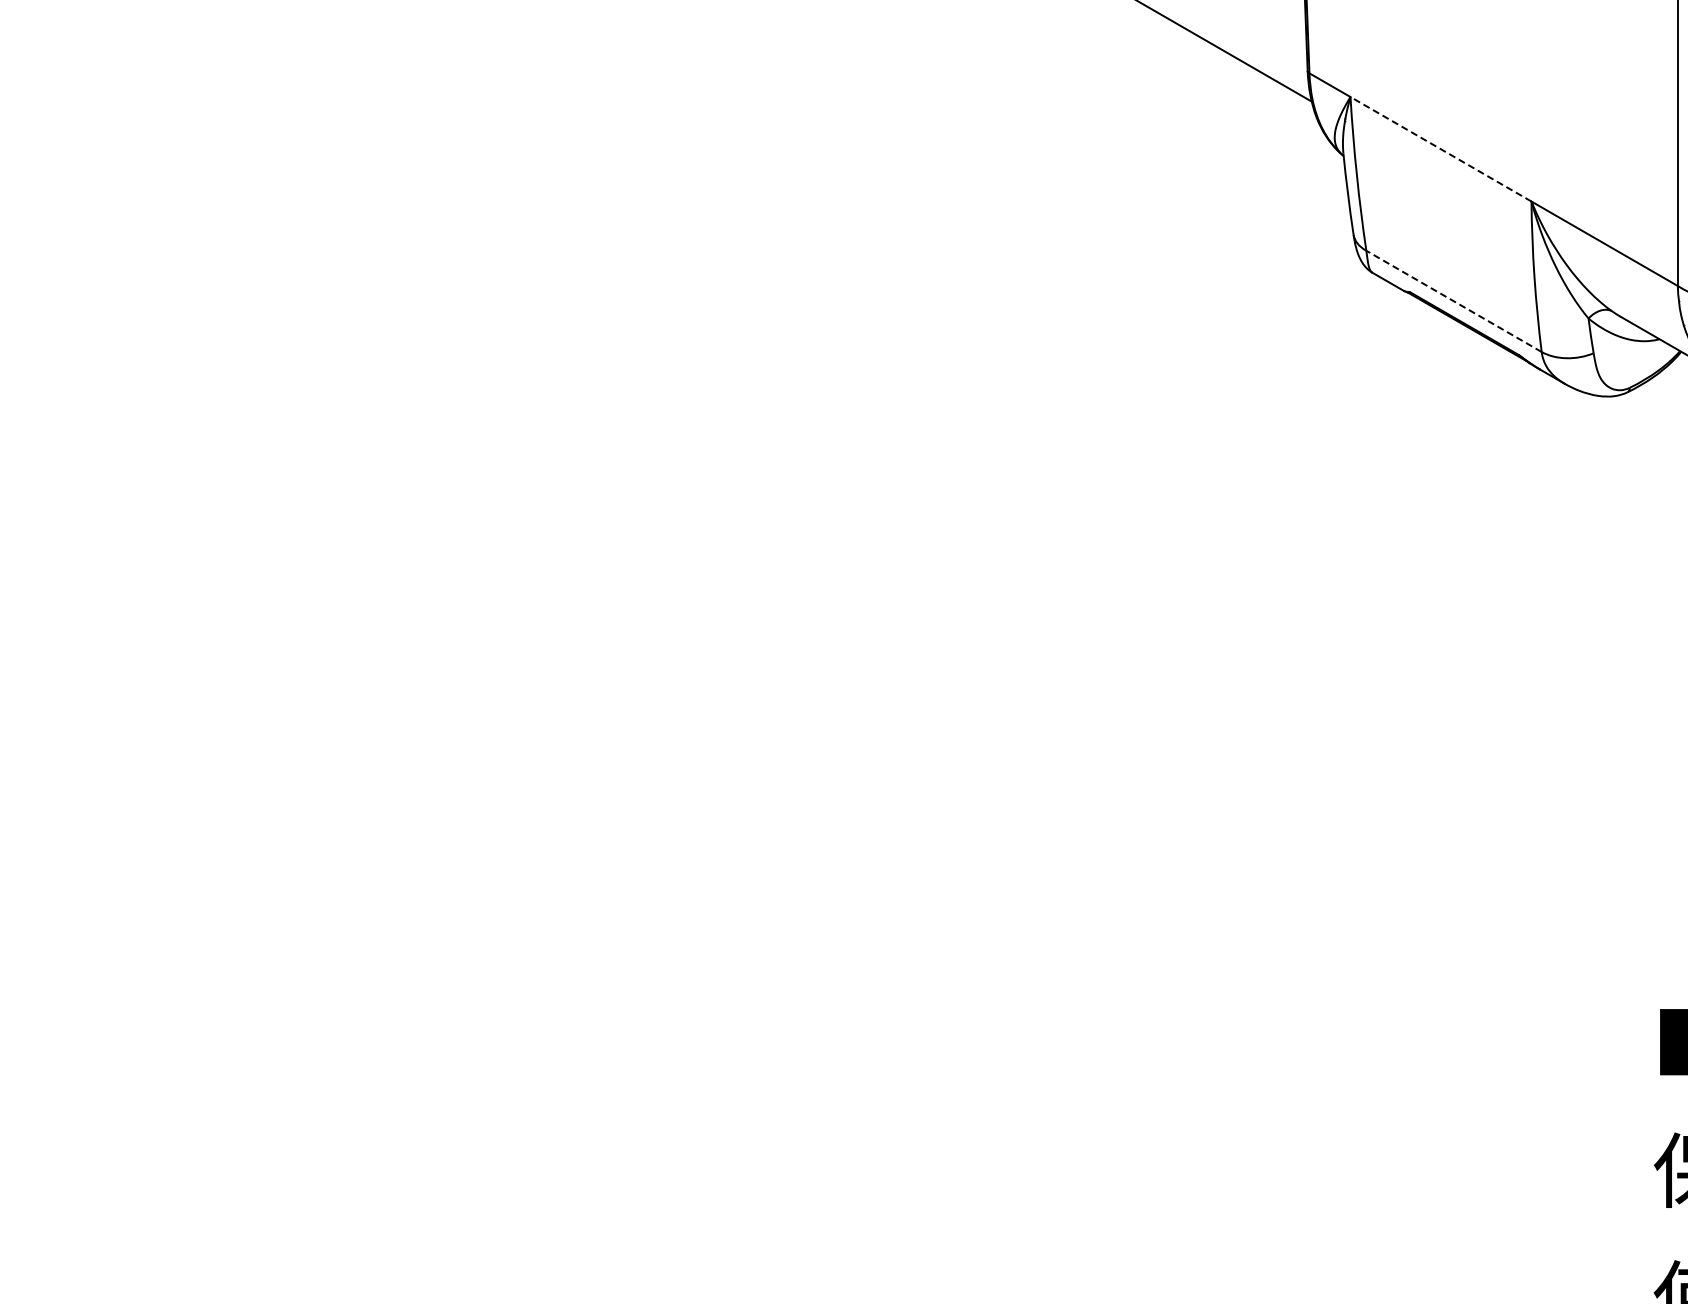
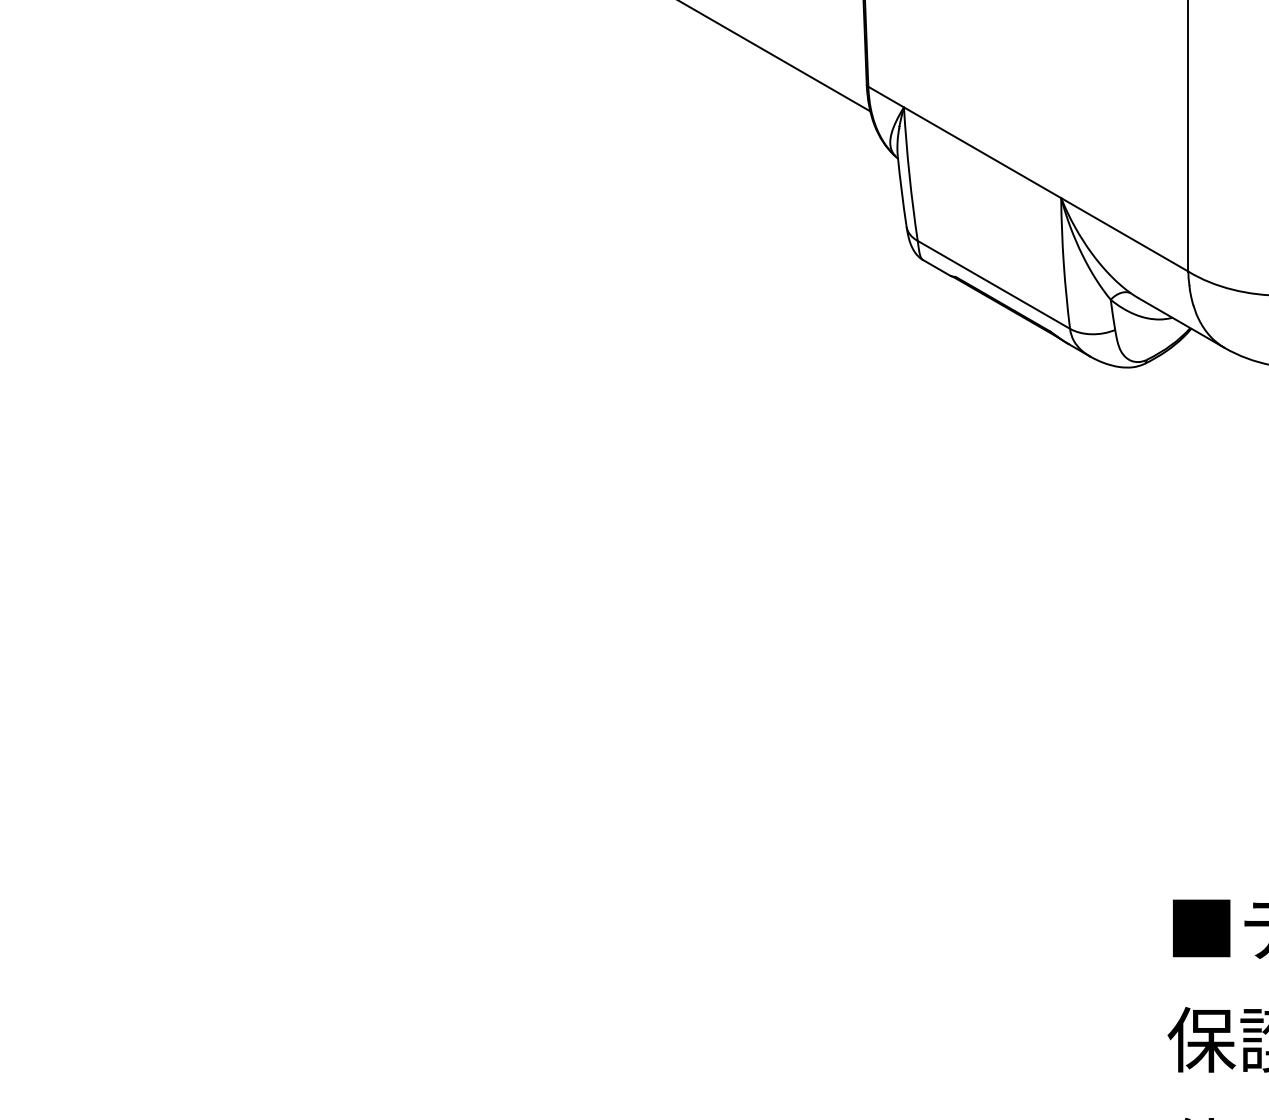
line: (1441, 149) -> (983, 152), dashed -> solid
line: (1453, 301) -> (993, 284), dashed -> solid

